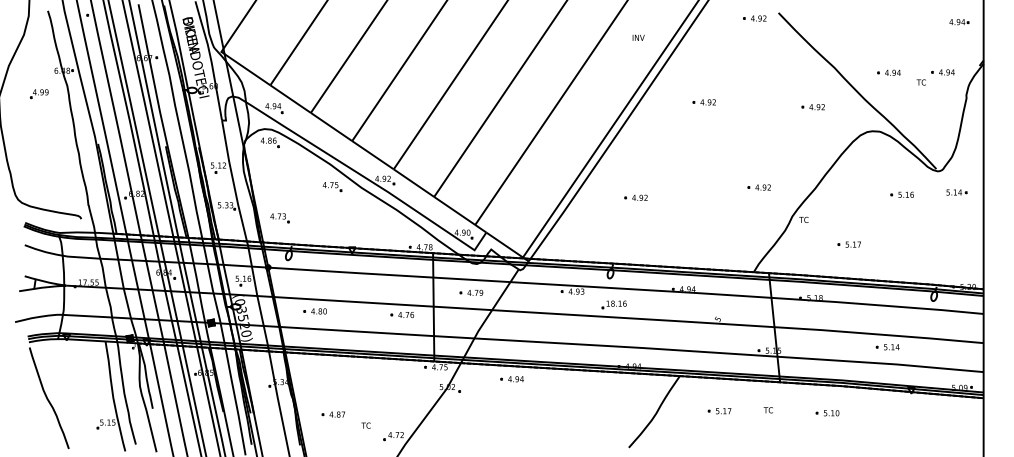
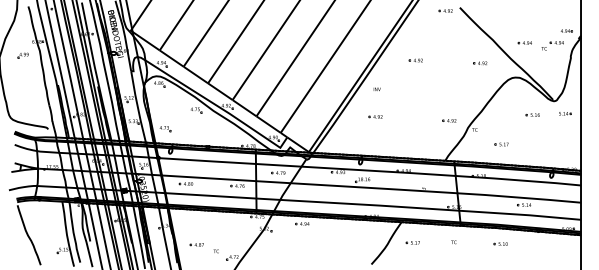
part: (959, 21) -> (566, 30), moved
text: (637, 36) -> (376, 88), moved
part: (759, 187) -> (449, 120), moved
part: (718, 410) -> (412, 242), moved
part: (827, 412) -> (500, 243), moved

